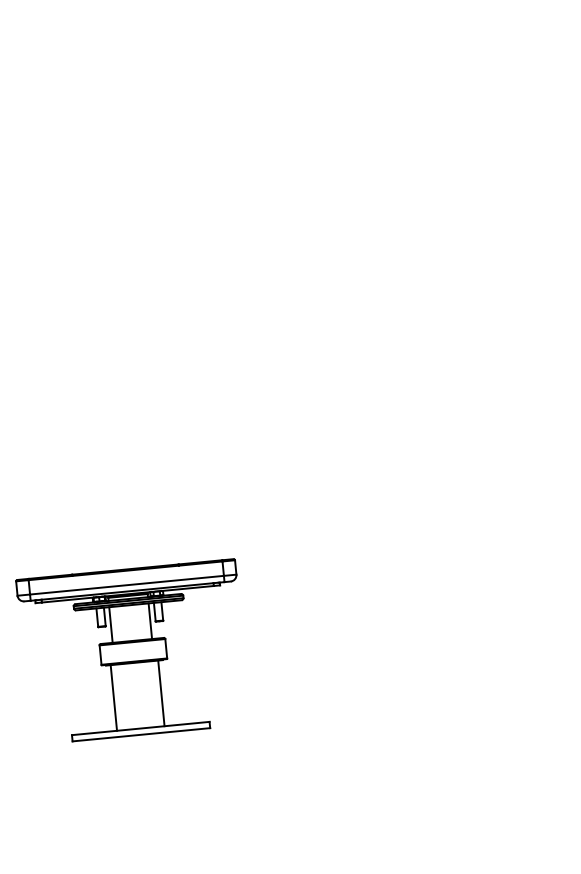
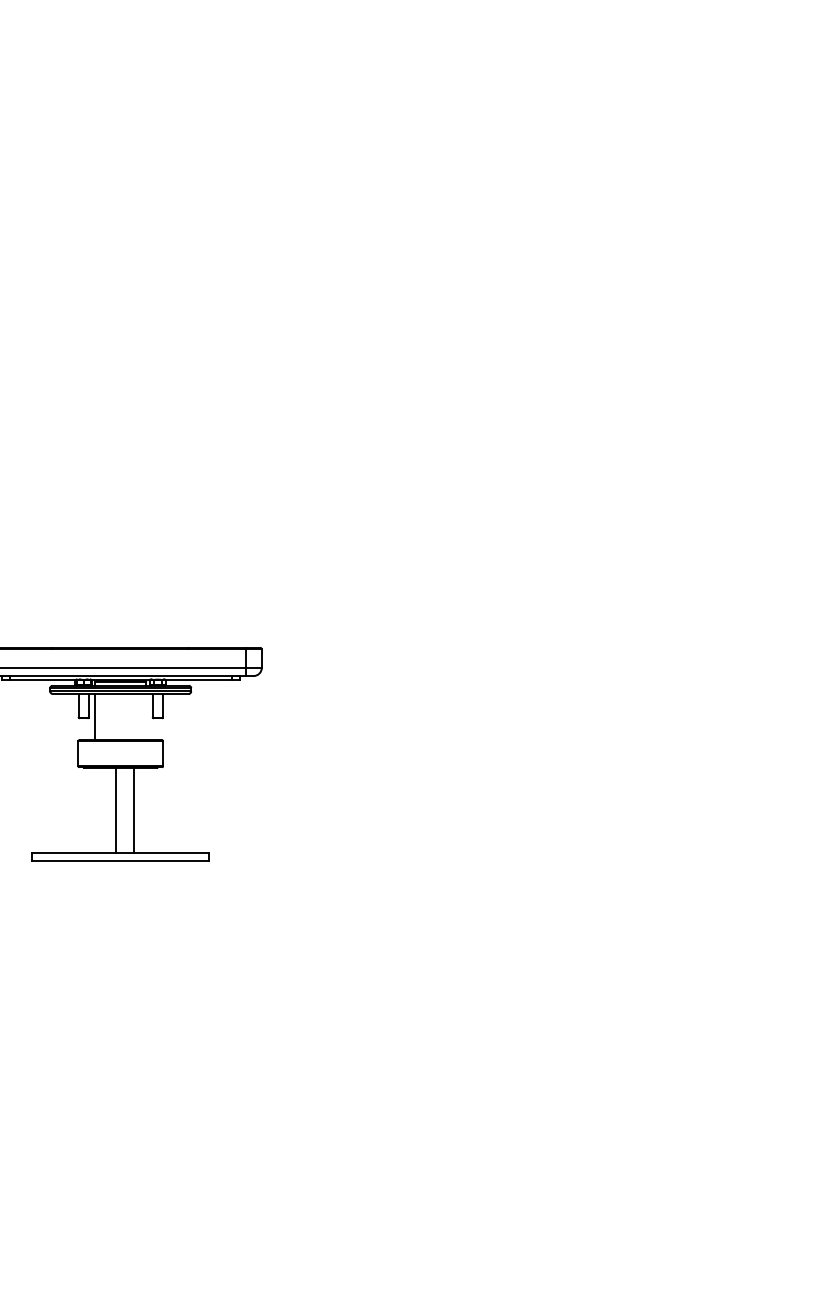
line: (150, 620) -> (146, 716), removed
line: (161, 693) -> (116, 810), moved
line: (114, 698) -> (134, 810), moved

